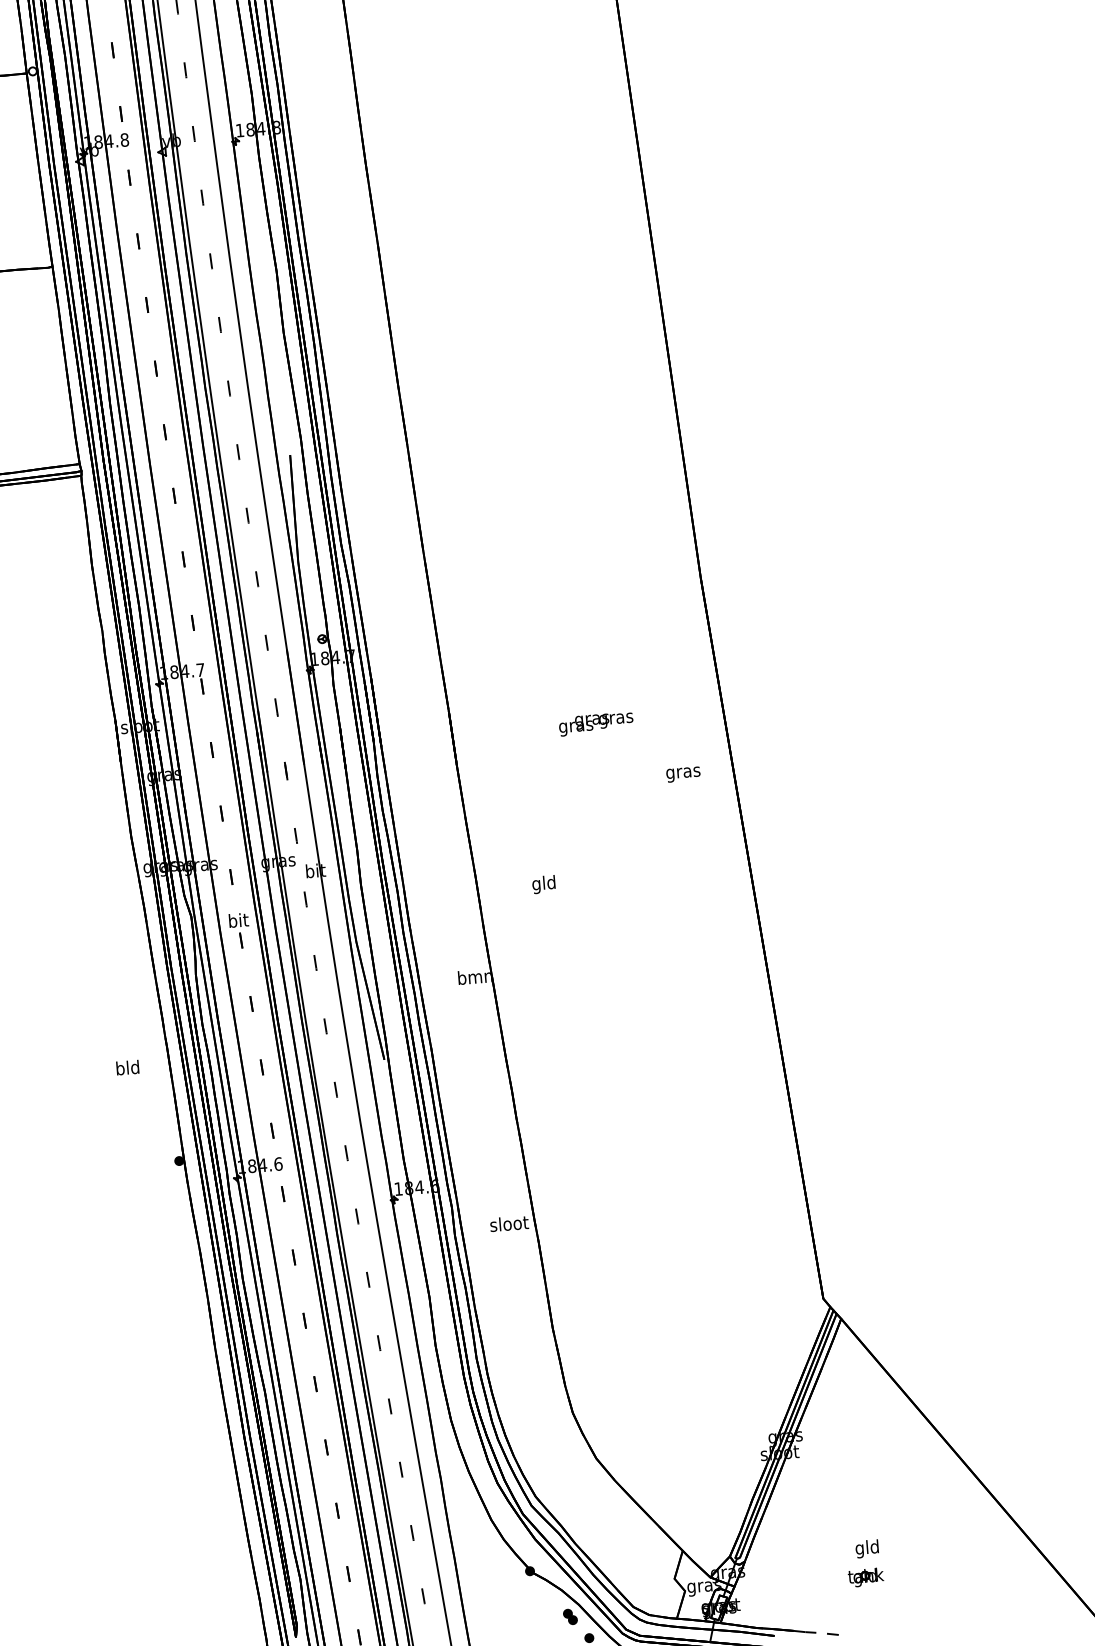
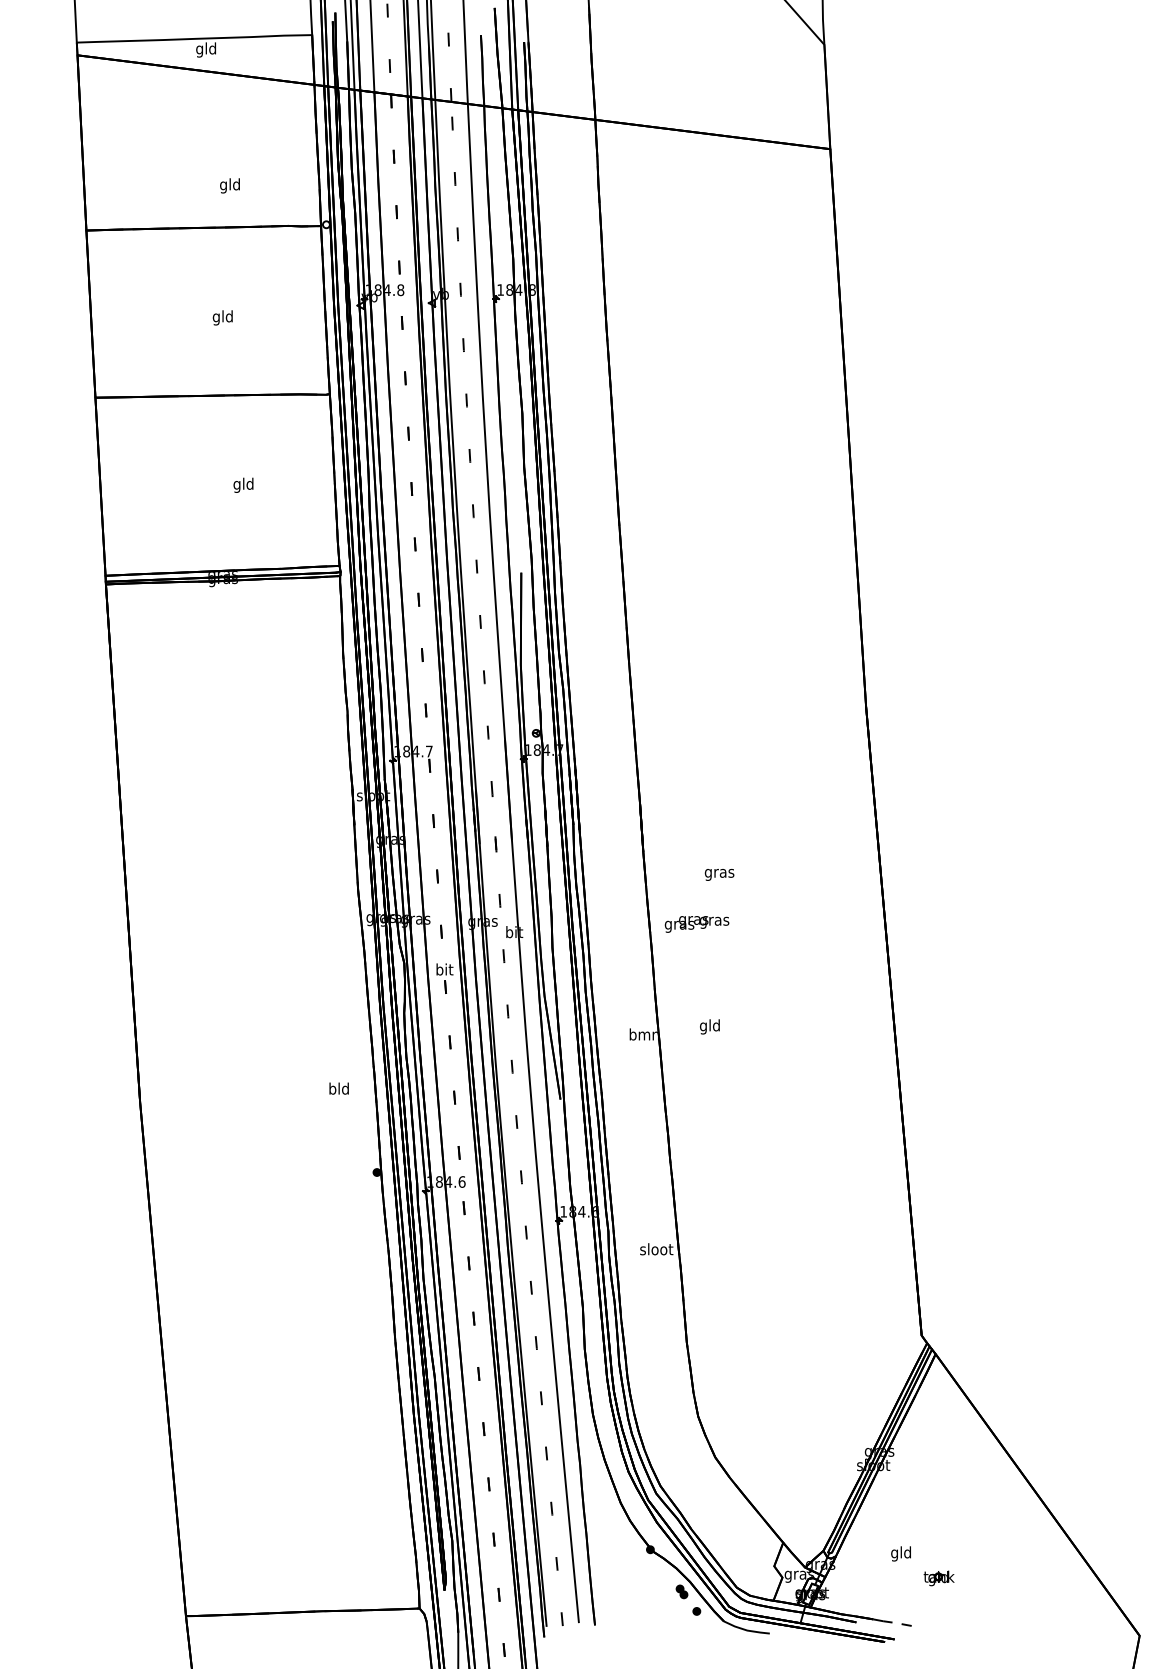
text: (595, 724) -> (696, 924), moved
text: (683, 774) -> (719, 874), moved
text: (543, 884) -> (709, 1026), moved
text: (866, 1548) -> (900, 1553), moved

